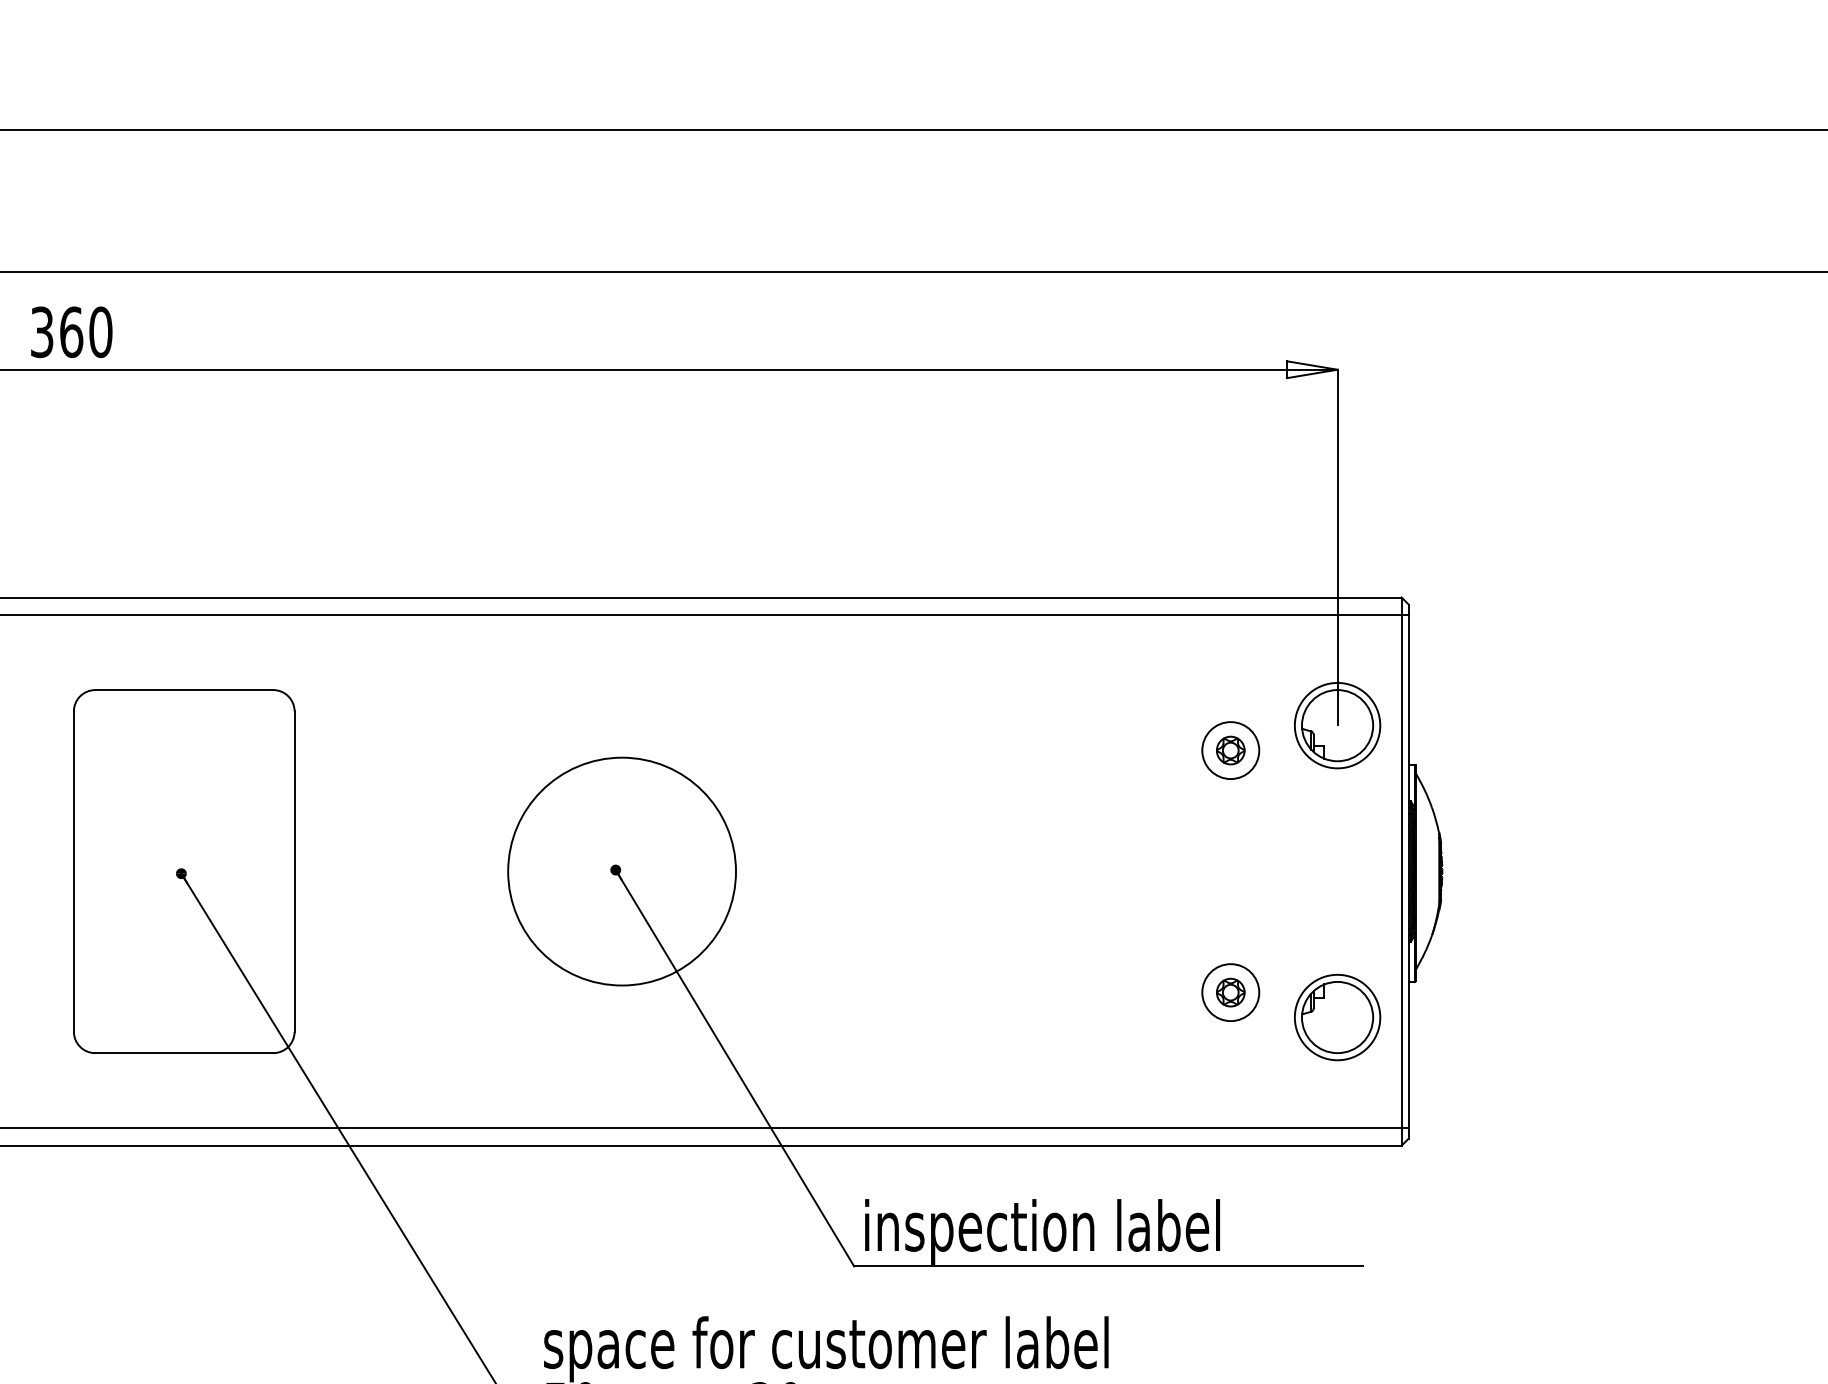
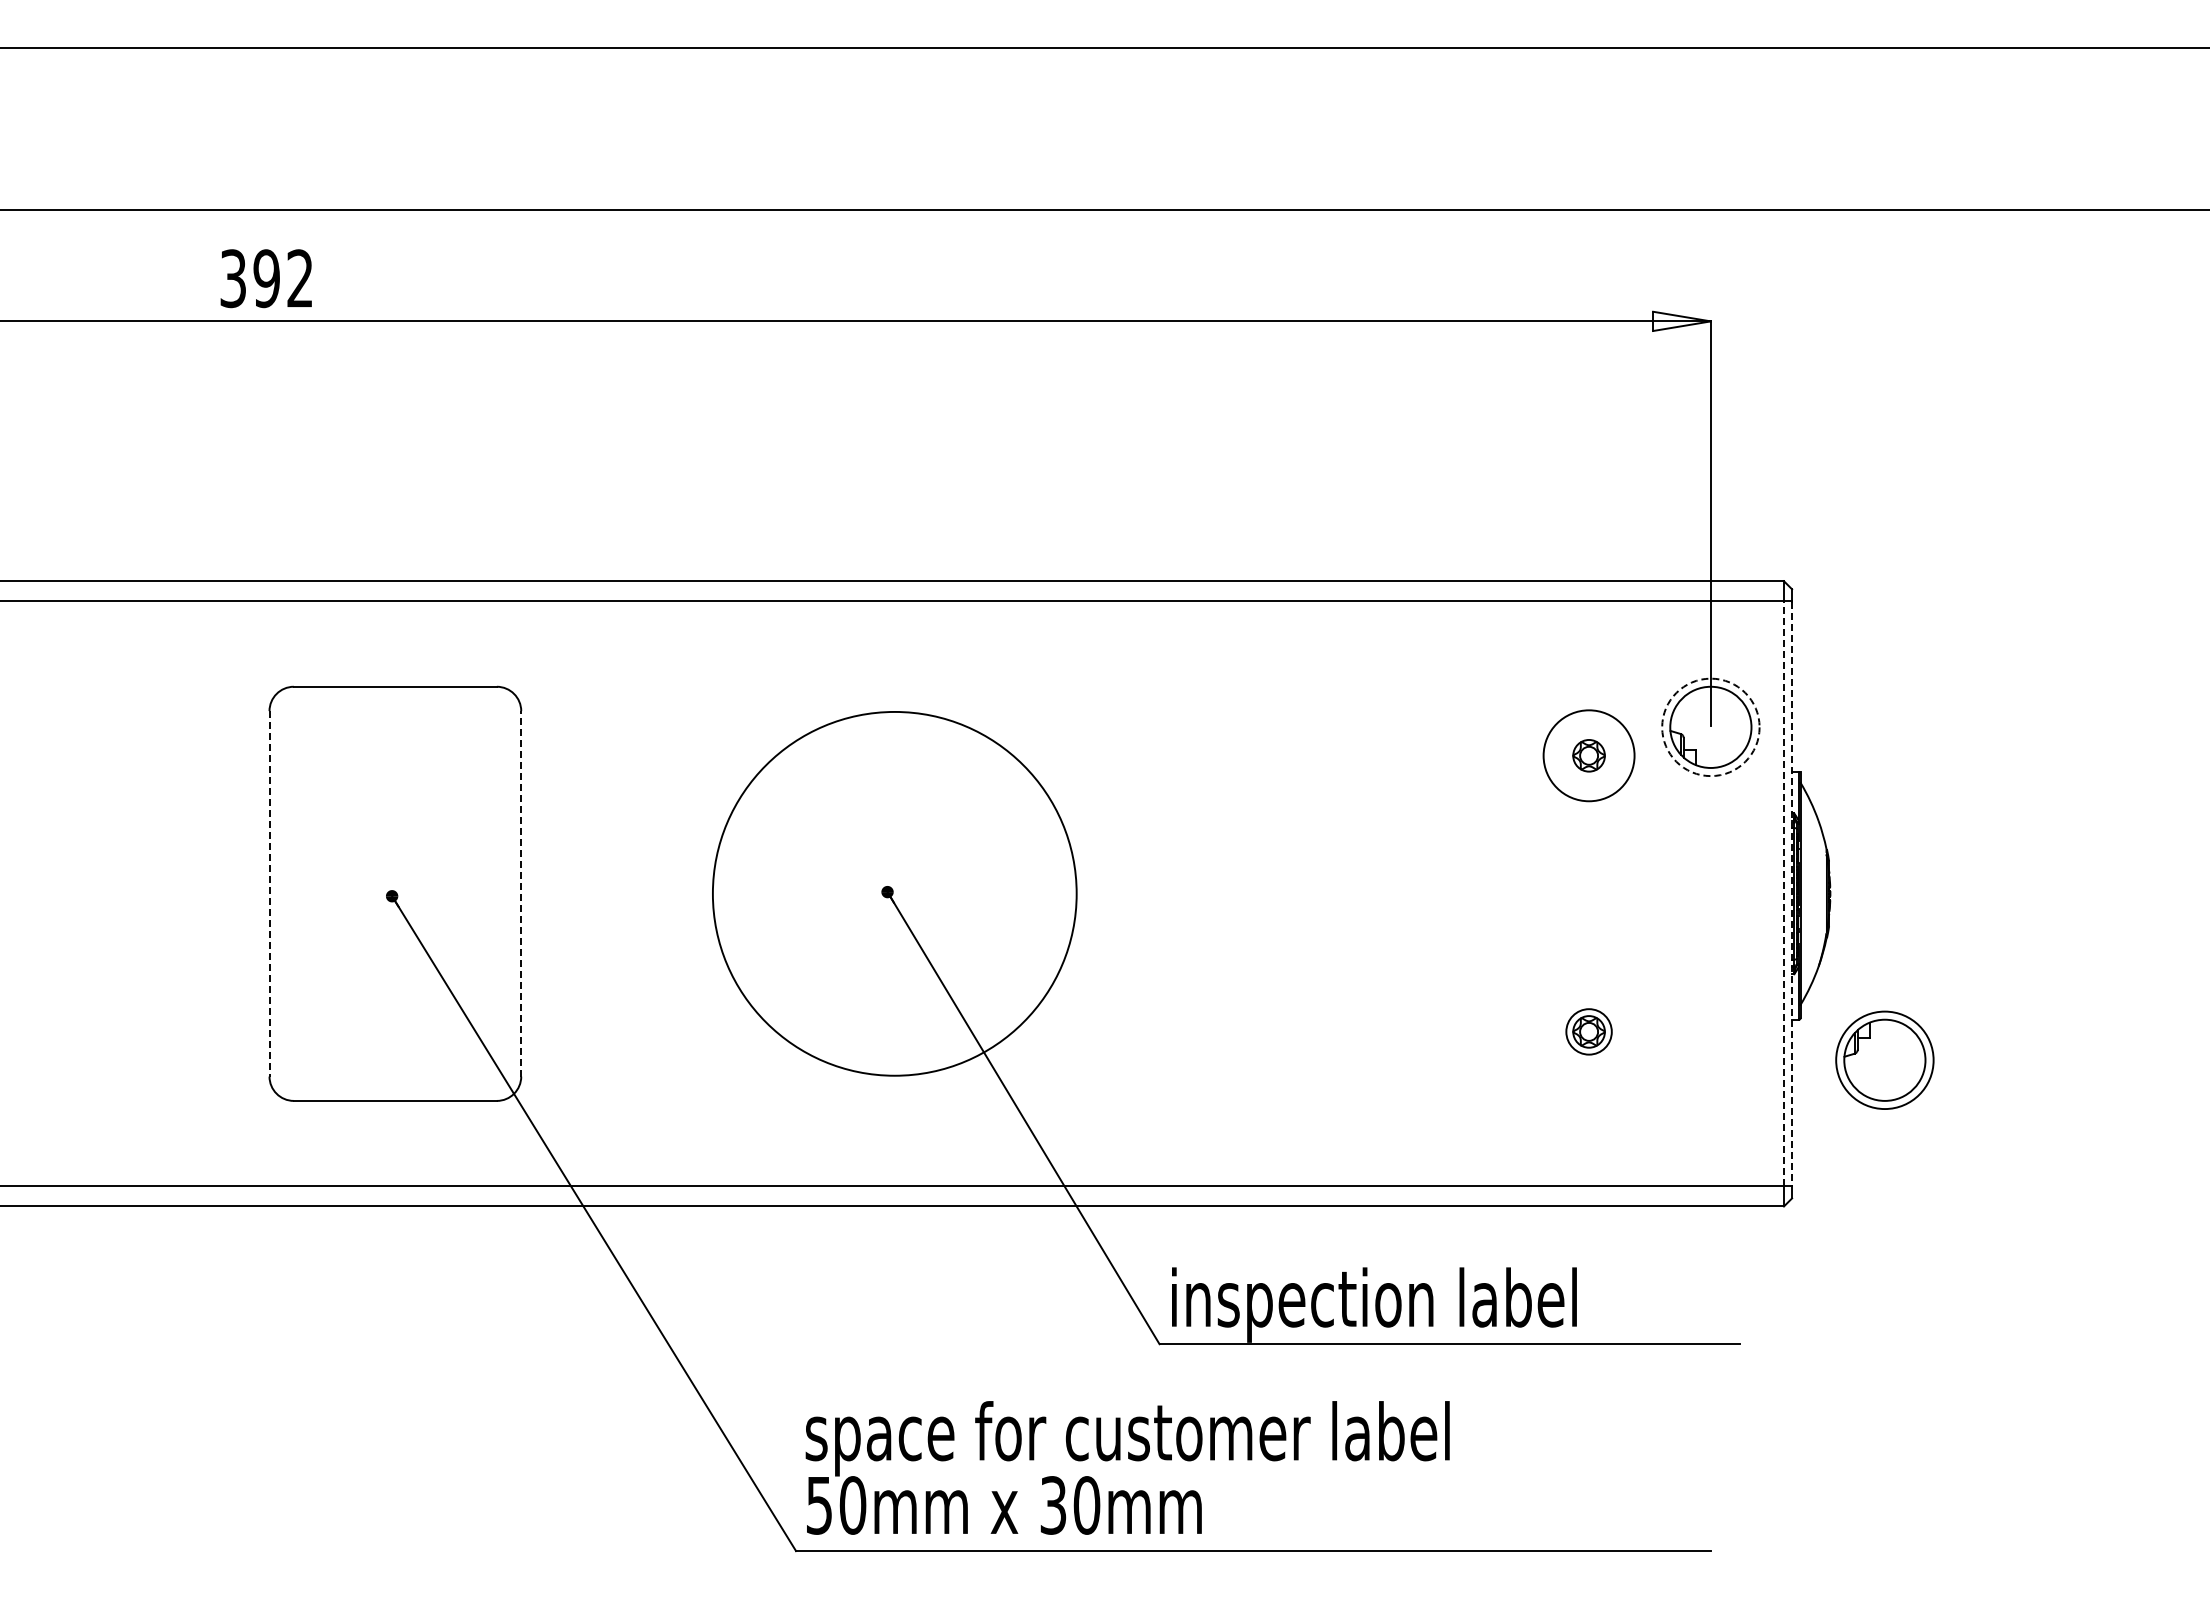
text: (86, 332) -> (283, 278), 360 -> 392
circle: (1337, 725) -> (1710, 727), solid -> dashed
circle: (1230, 750) -> (1588, 755), size x1.4
line: (73, 871) -> (269, 893), solid -> dashed
line: (294, 871) -> (521, 893), solid -> dashed
circle: (621, 871) -> (894, 893), size x1.4
line: (1401, 871) -> (1783, 893), solid -> dashed
line: (1409, 872) -> (1792, 894), solid -> dashed
circle: (1230, 992) -> (1588, 1031), size x0.7
part: (1337, 1016) -> (1884, 1059), moved

